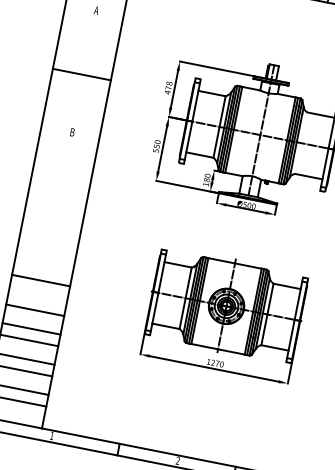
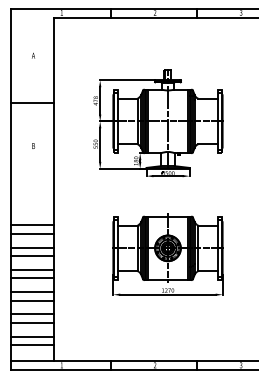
line: (48, 239) -> (31, 225), added
line: (46, 249) -> (31, 233), added
line: (42, 268) -> (31, 247), added
line: (36, 298) -> (31, 269), added

